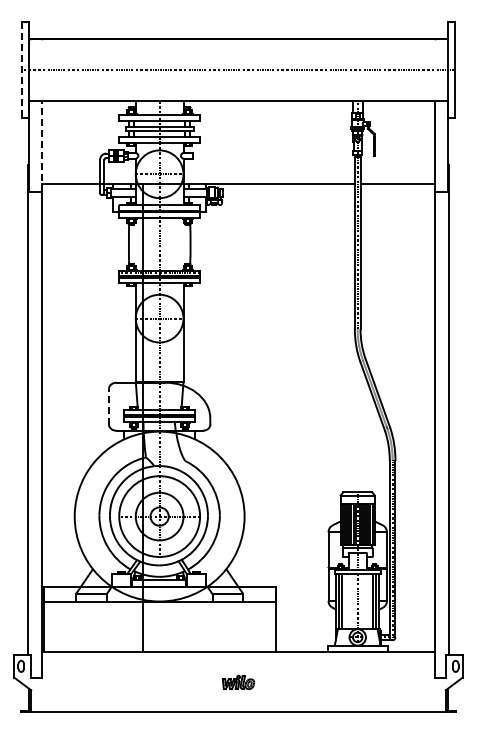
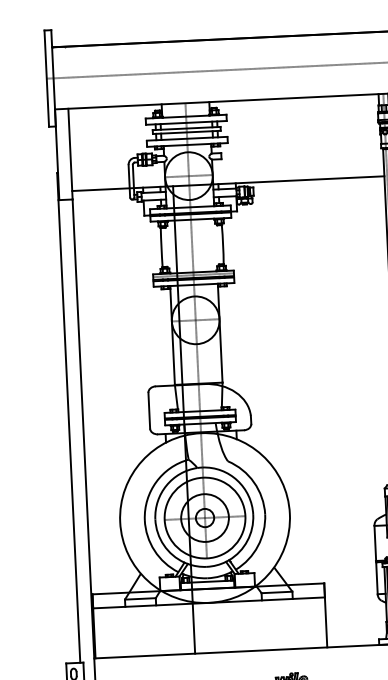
line: (22, 70) -> (47, 78), dashed -> solid
line: (42, 146) -> (70, 153), dashed -> solid
line: (109, 406) -> (149, 410), dashed -> solid

